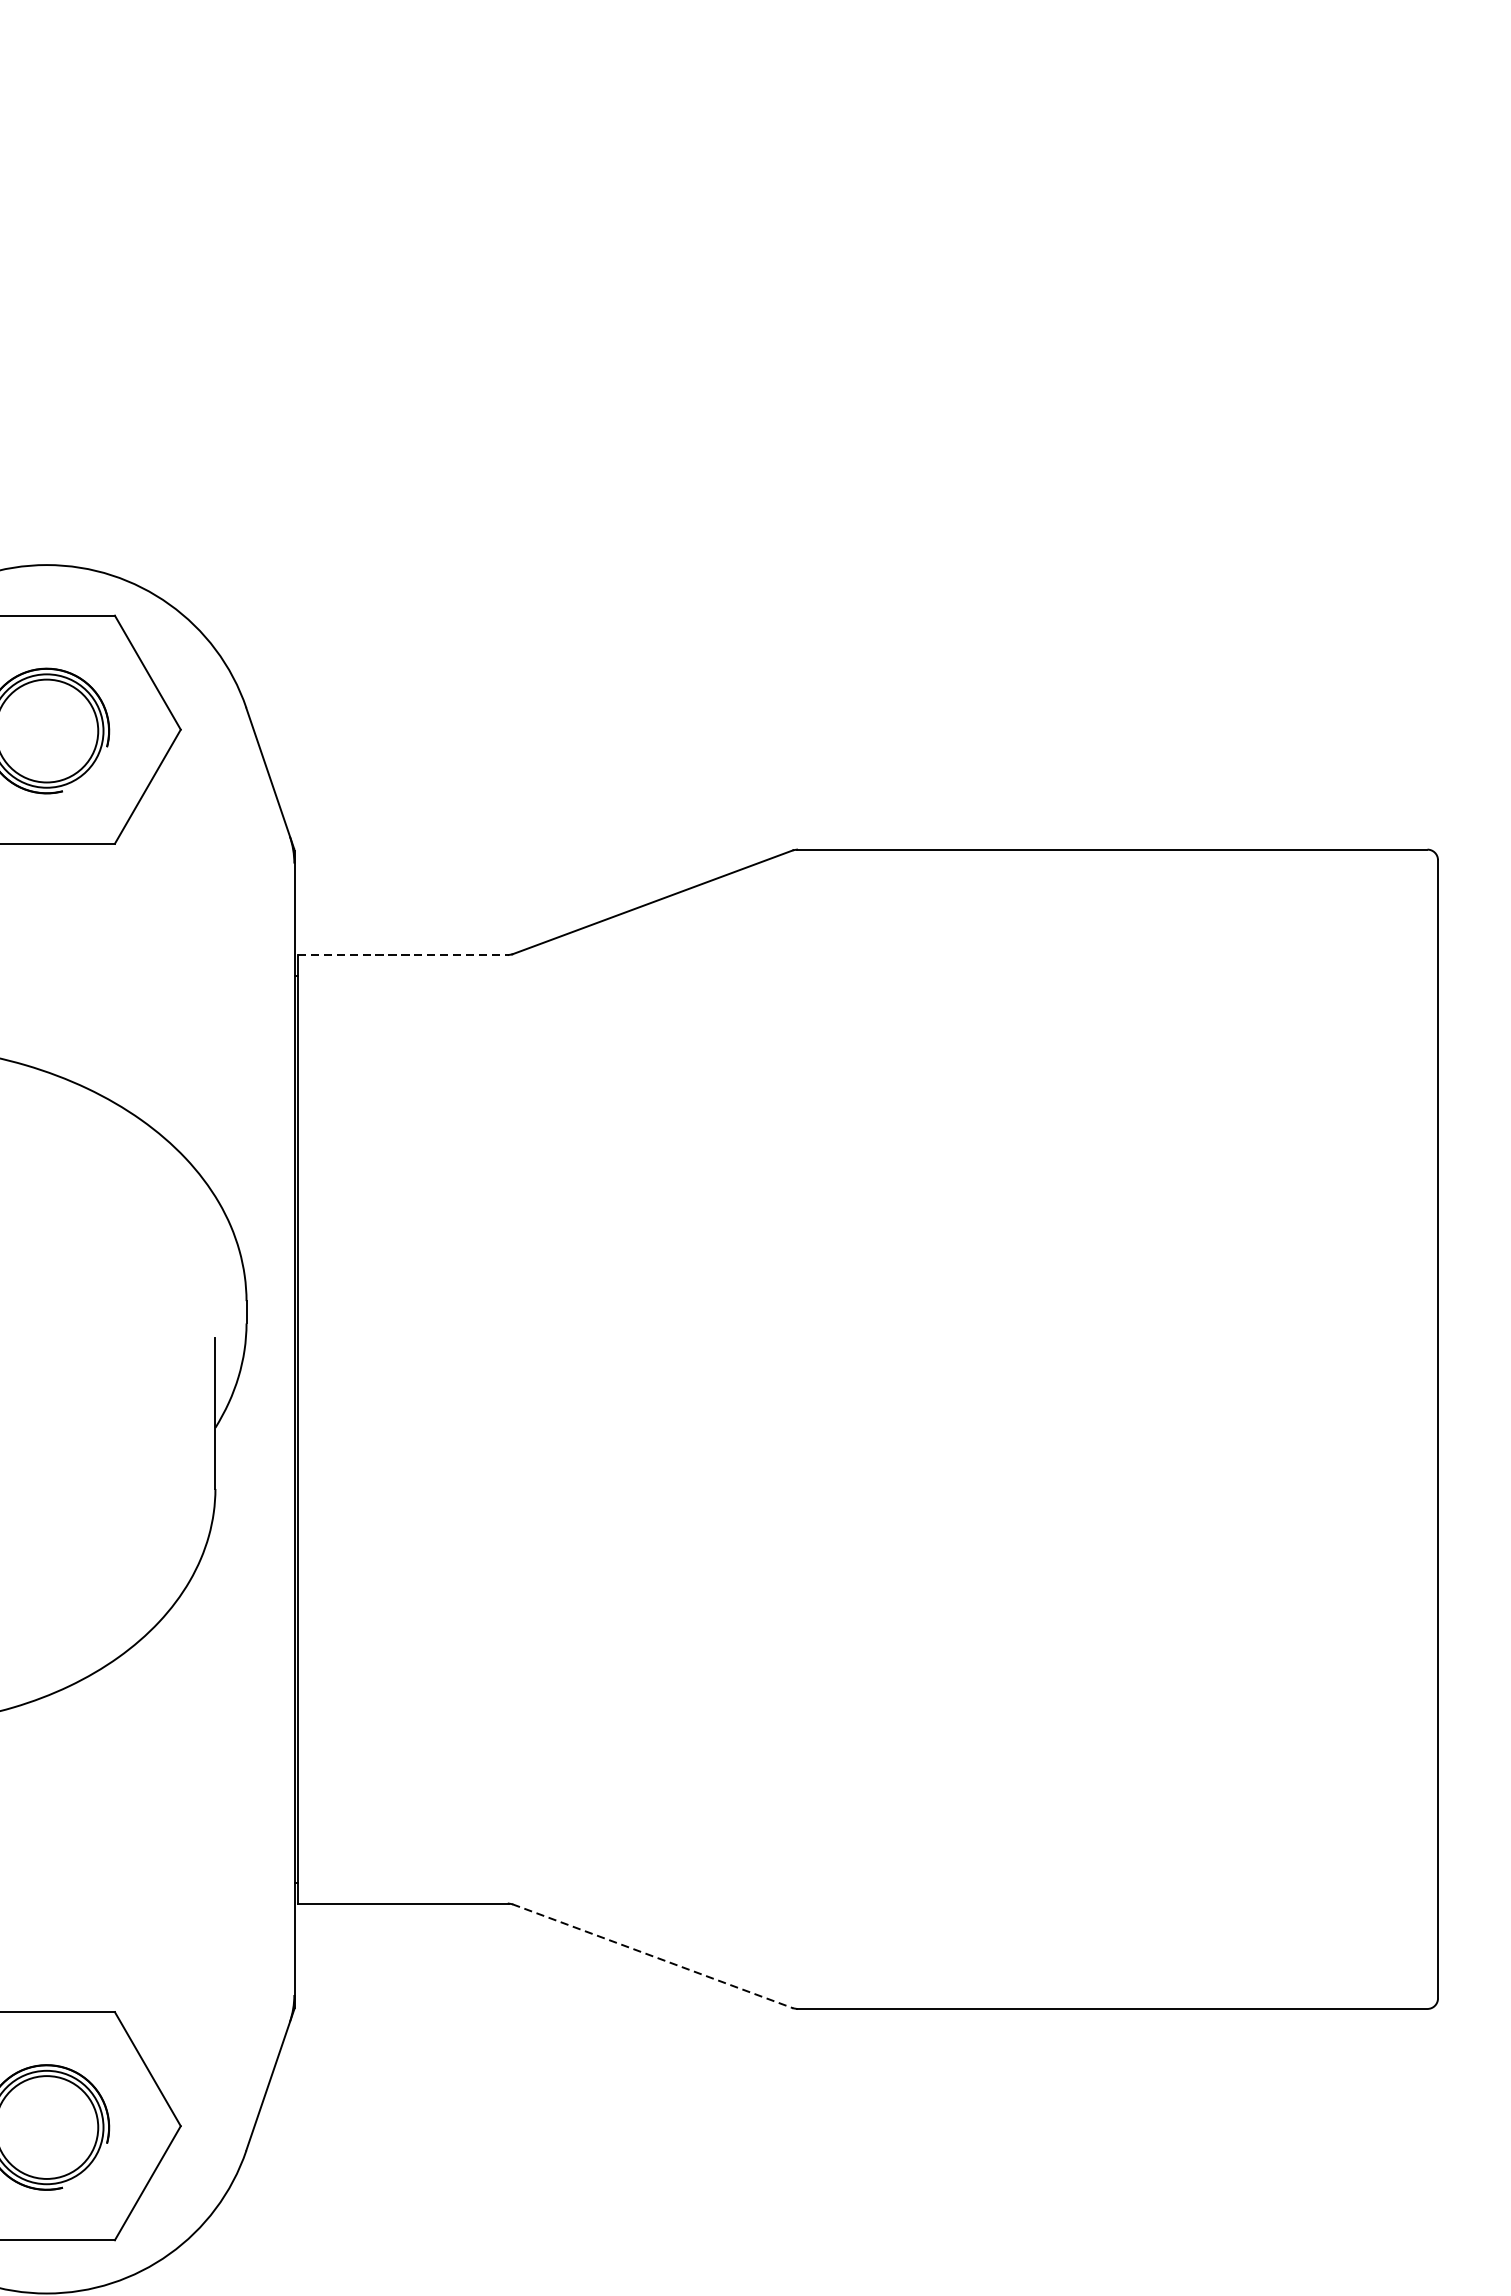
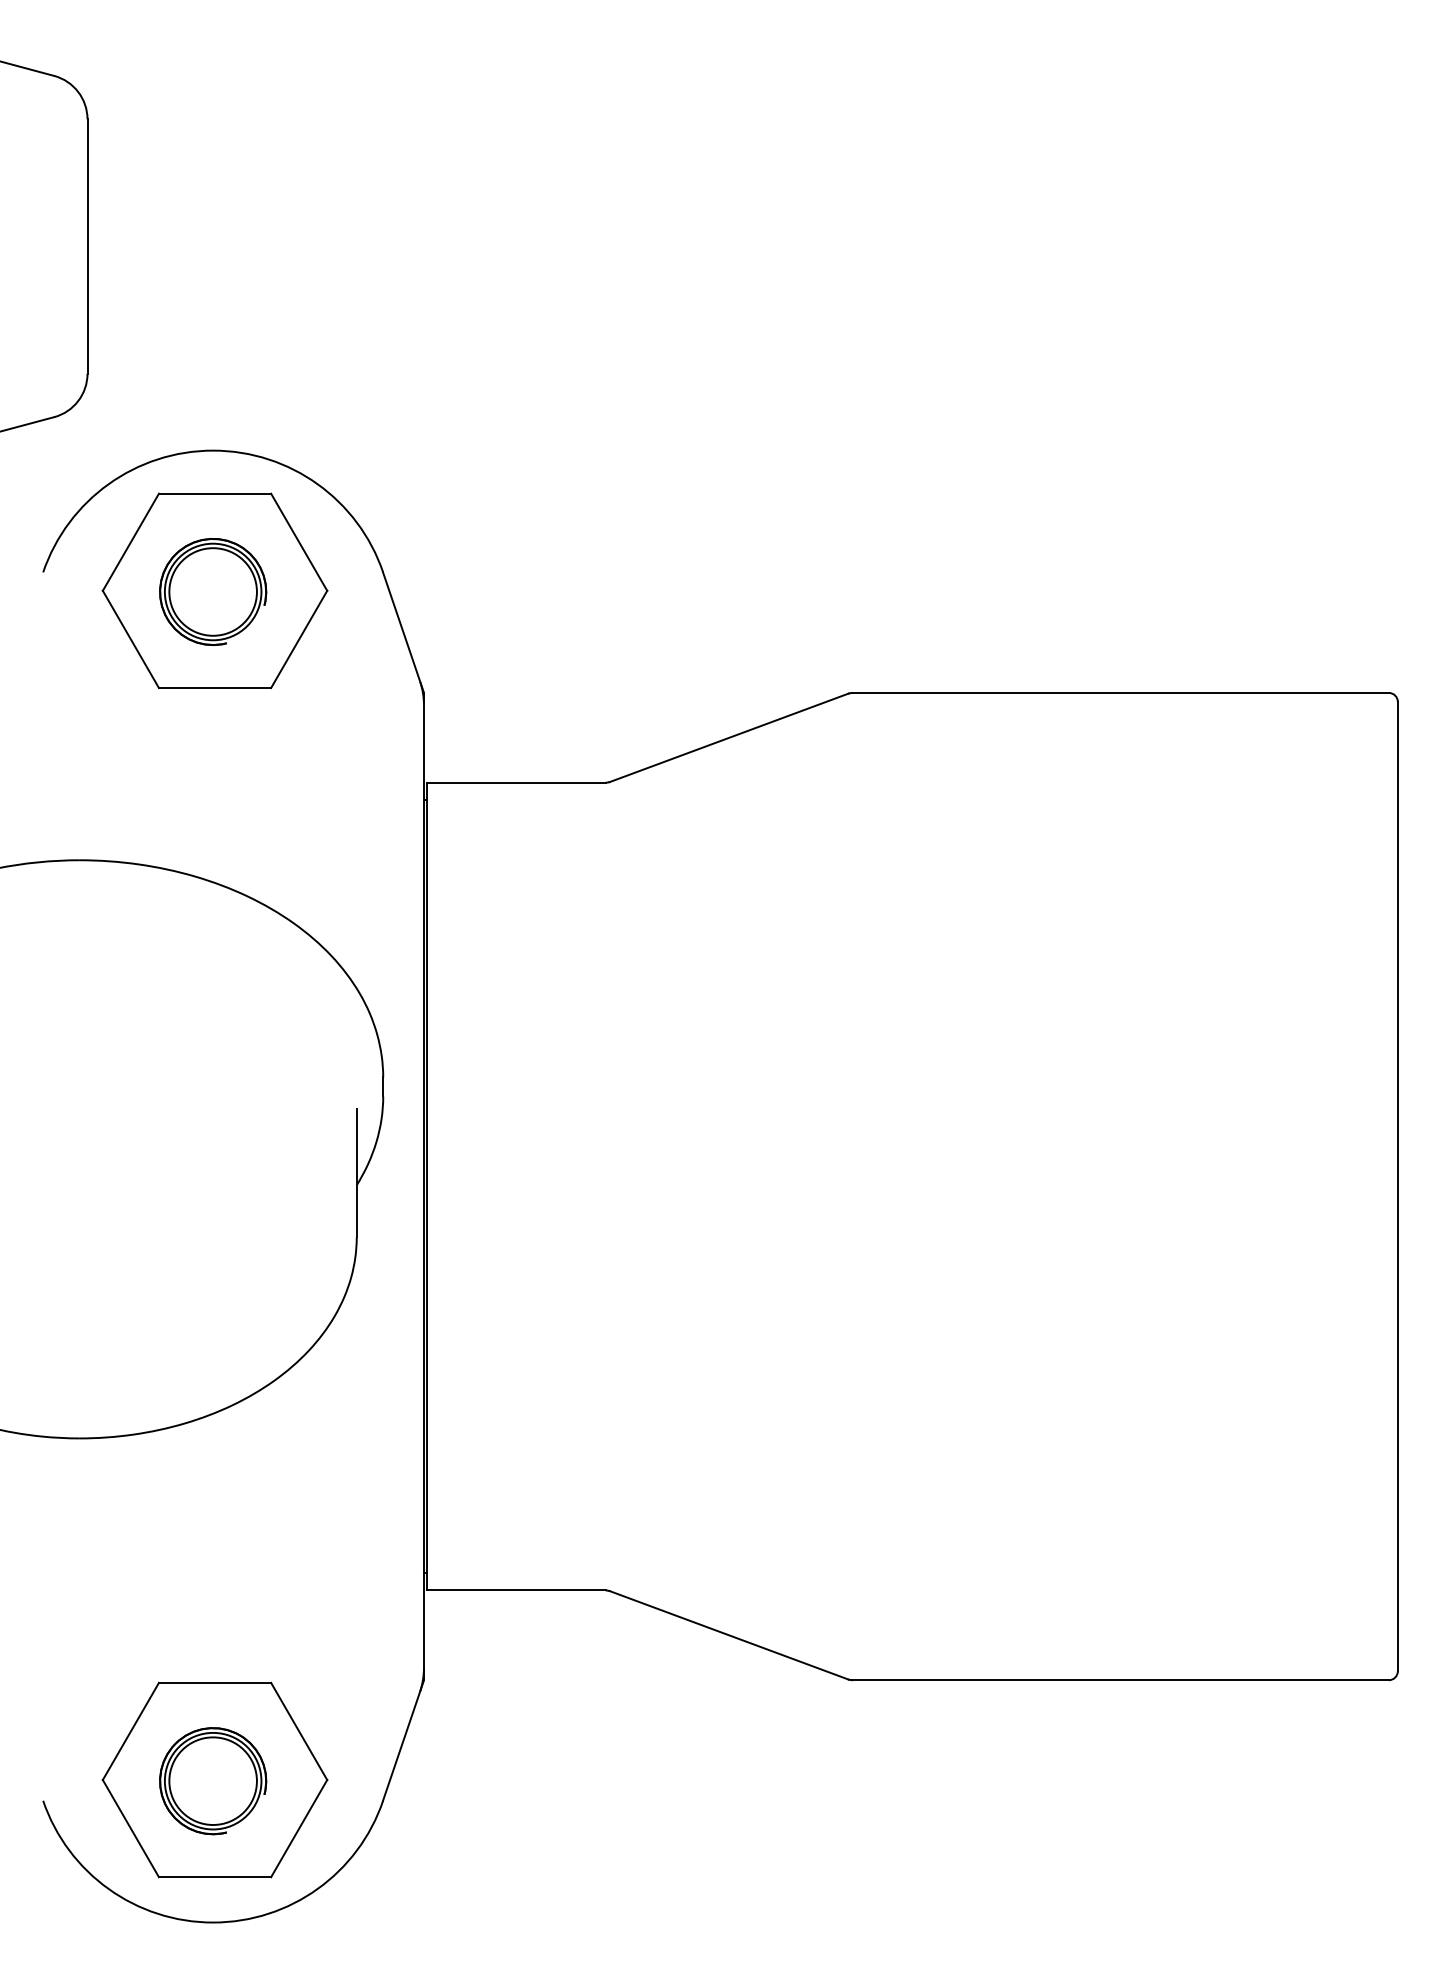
line: (403, 954) -> (516, 782), dashed -> solid
line: (653, 1956) -> (729, 1635), dashed -> solid

